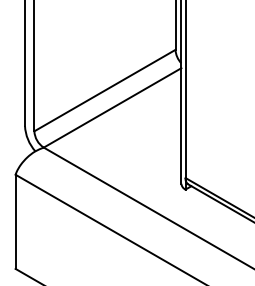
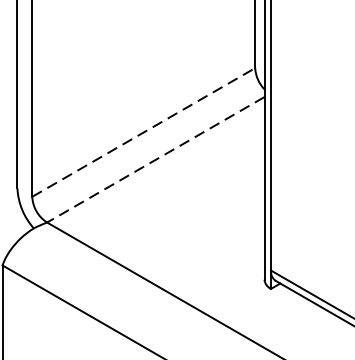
line: (105, 90) -> (144, 132), solid -> dashed
line: (112, 108) -> (155, 160), solid -> dashed

